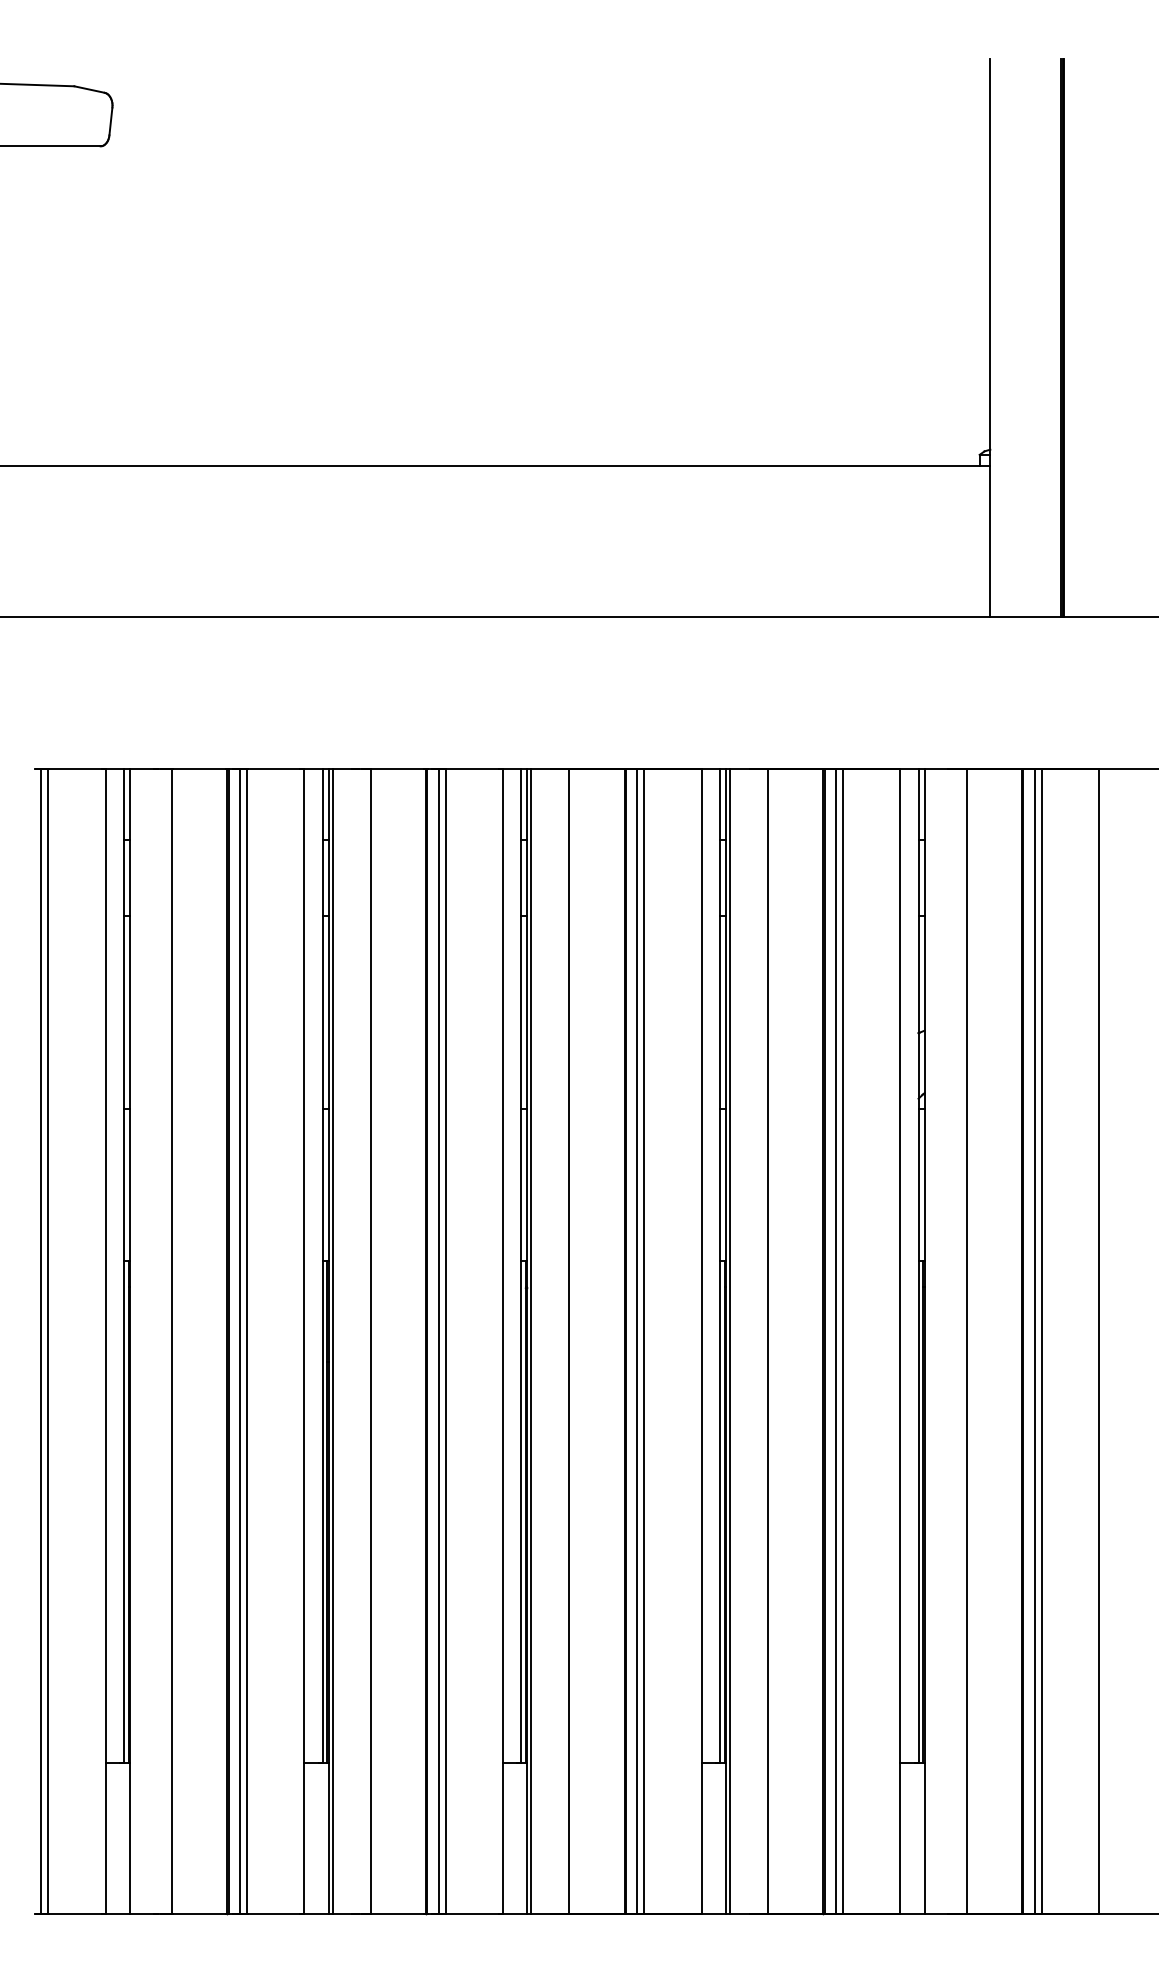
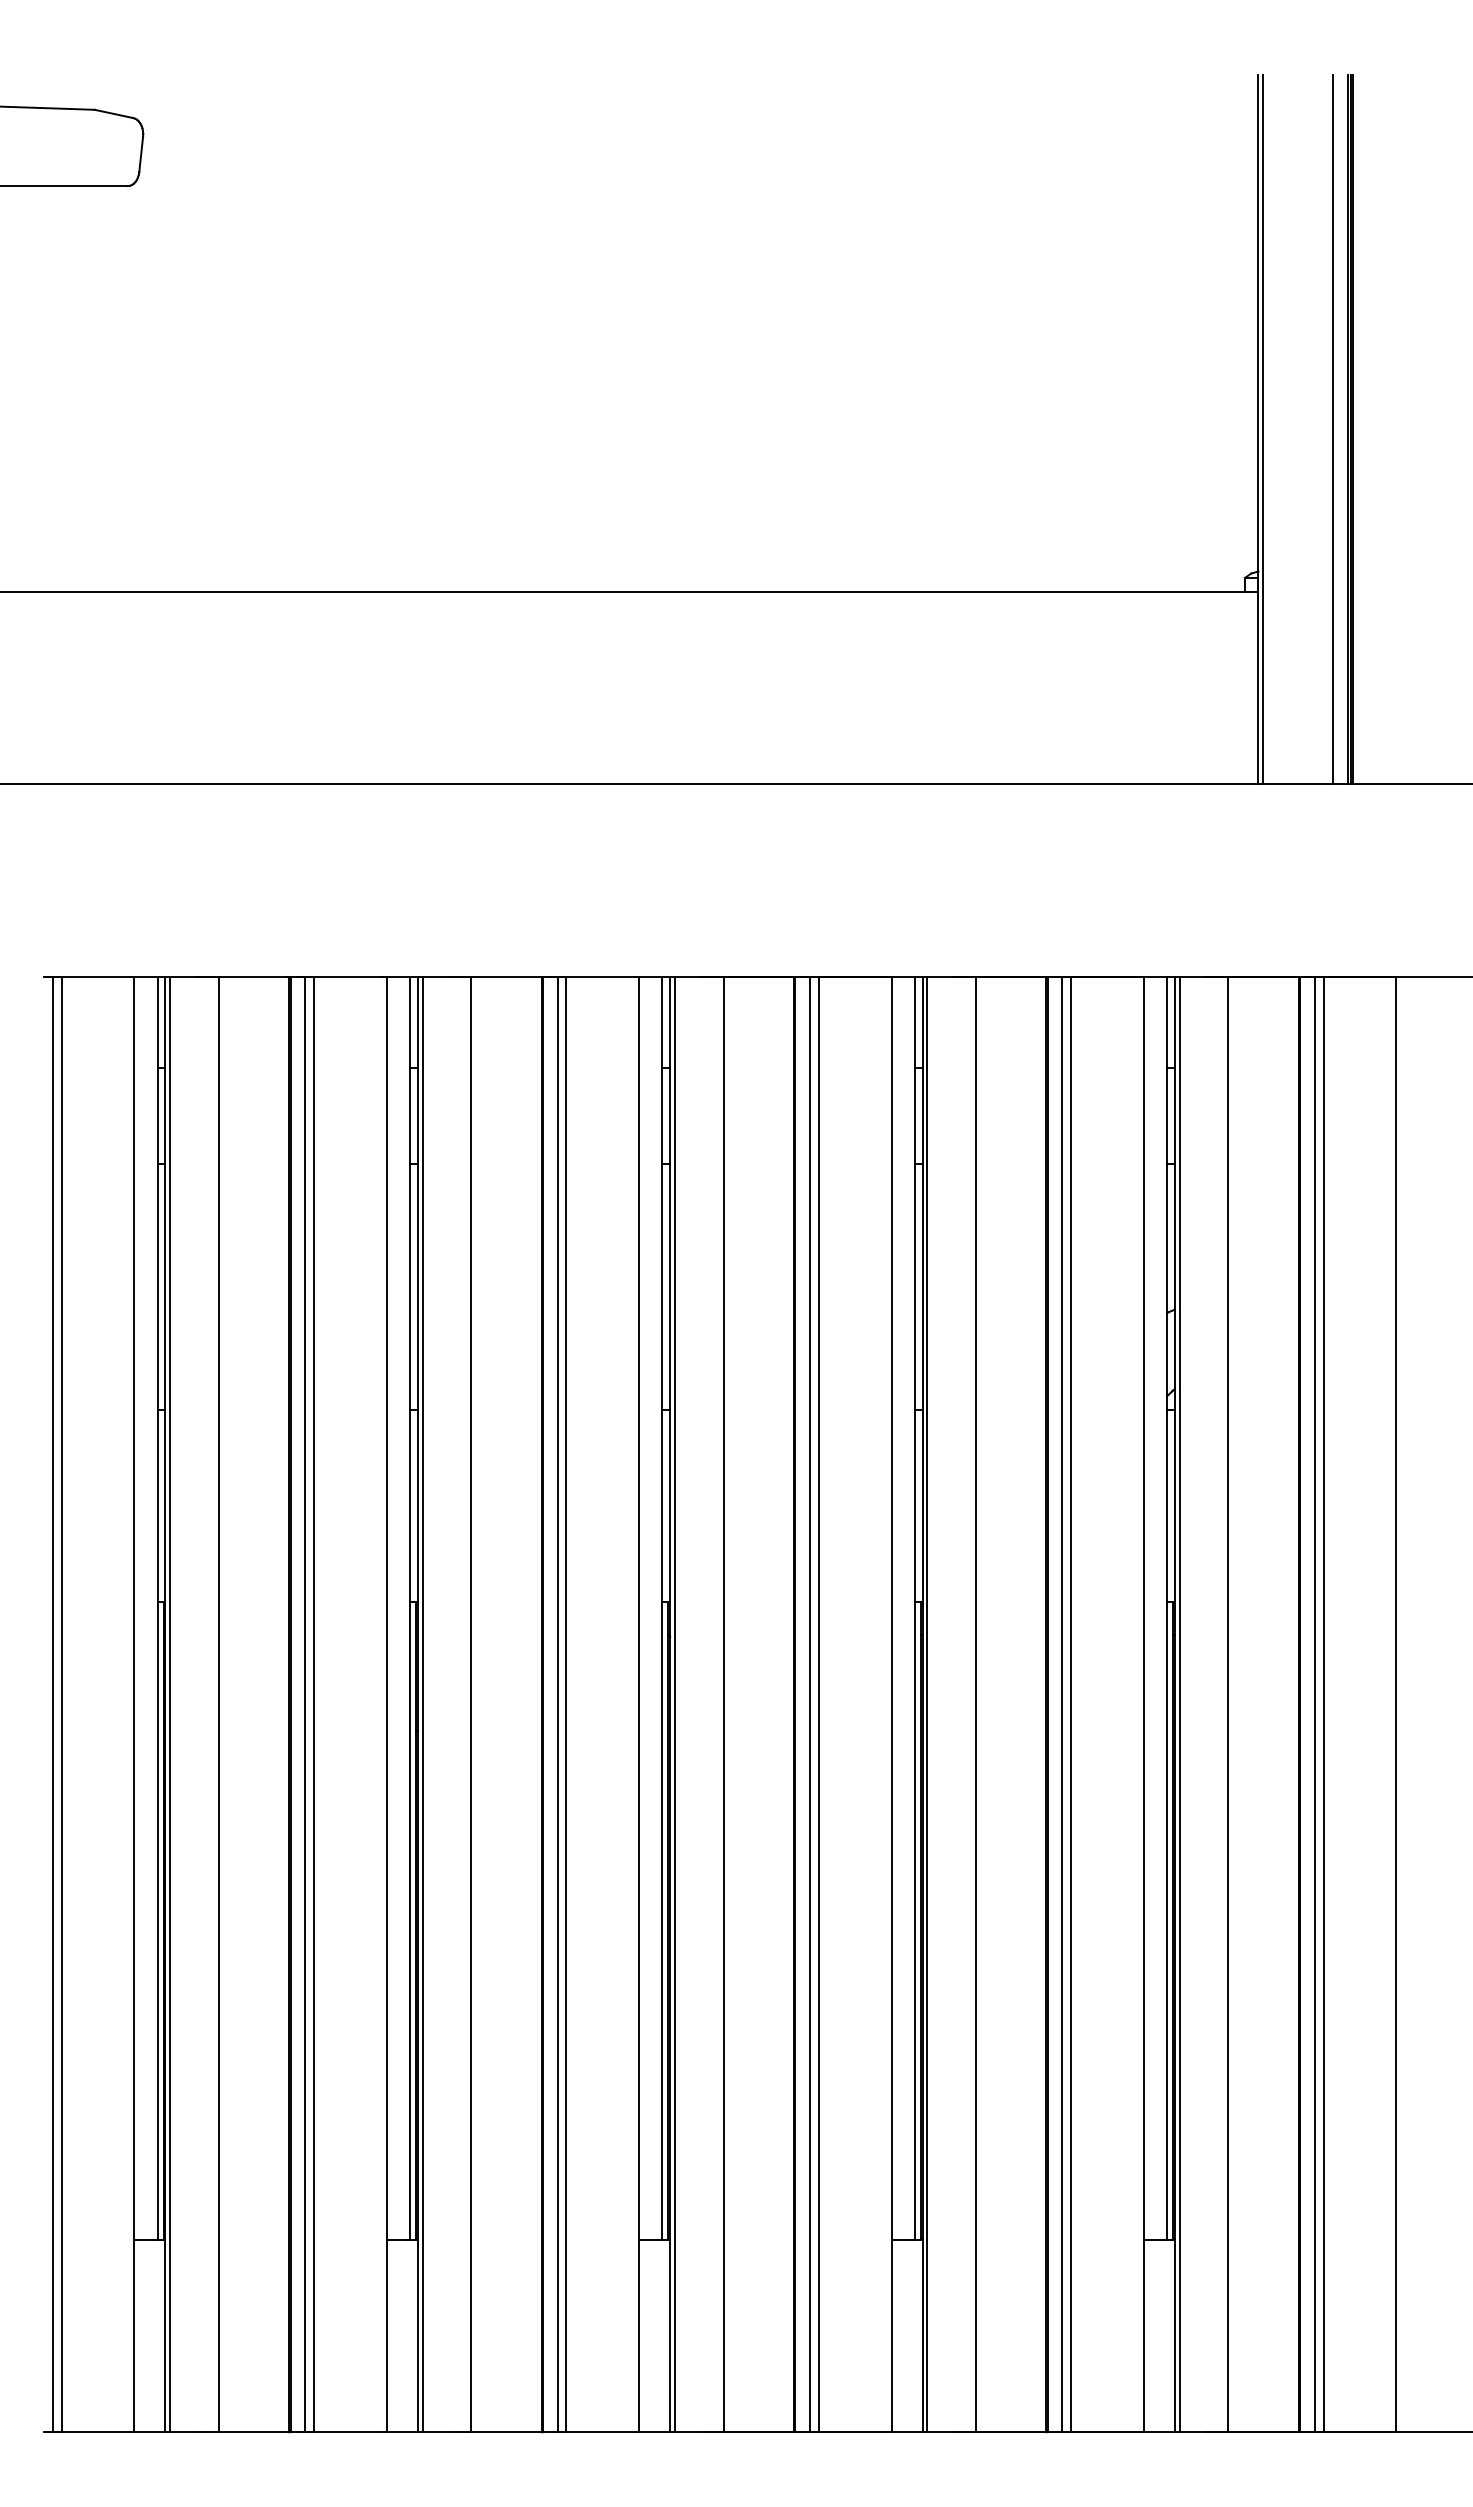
line: (994, 337) -> (1263, 429), added
line: (1049, 337) -> (1333, 429), added
line: (134, 1340) -> (170, 1703), added
line: (928, 1340) -> (1179, 1703), added

